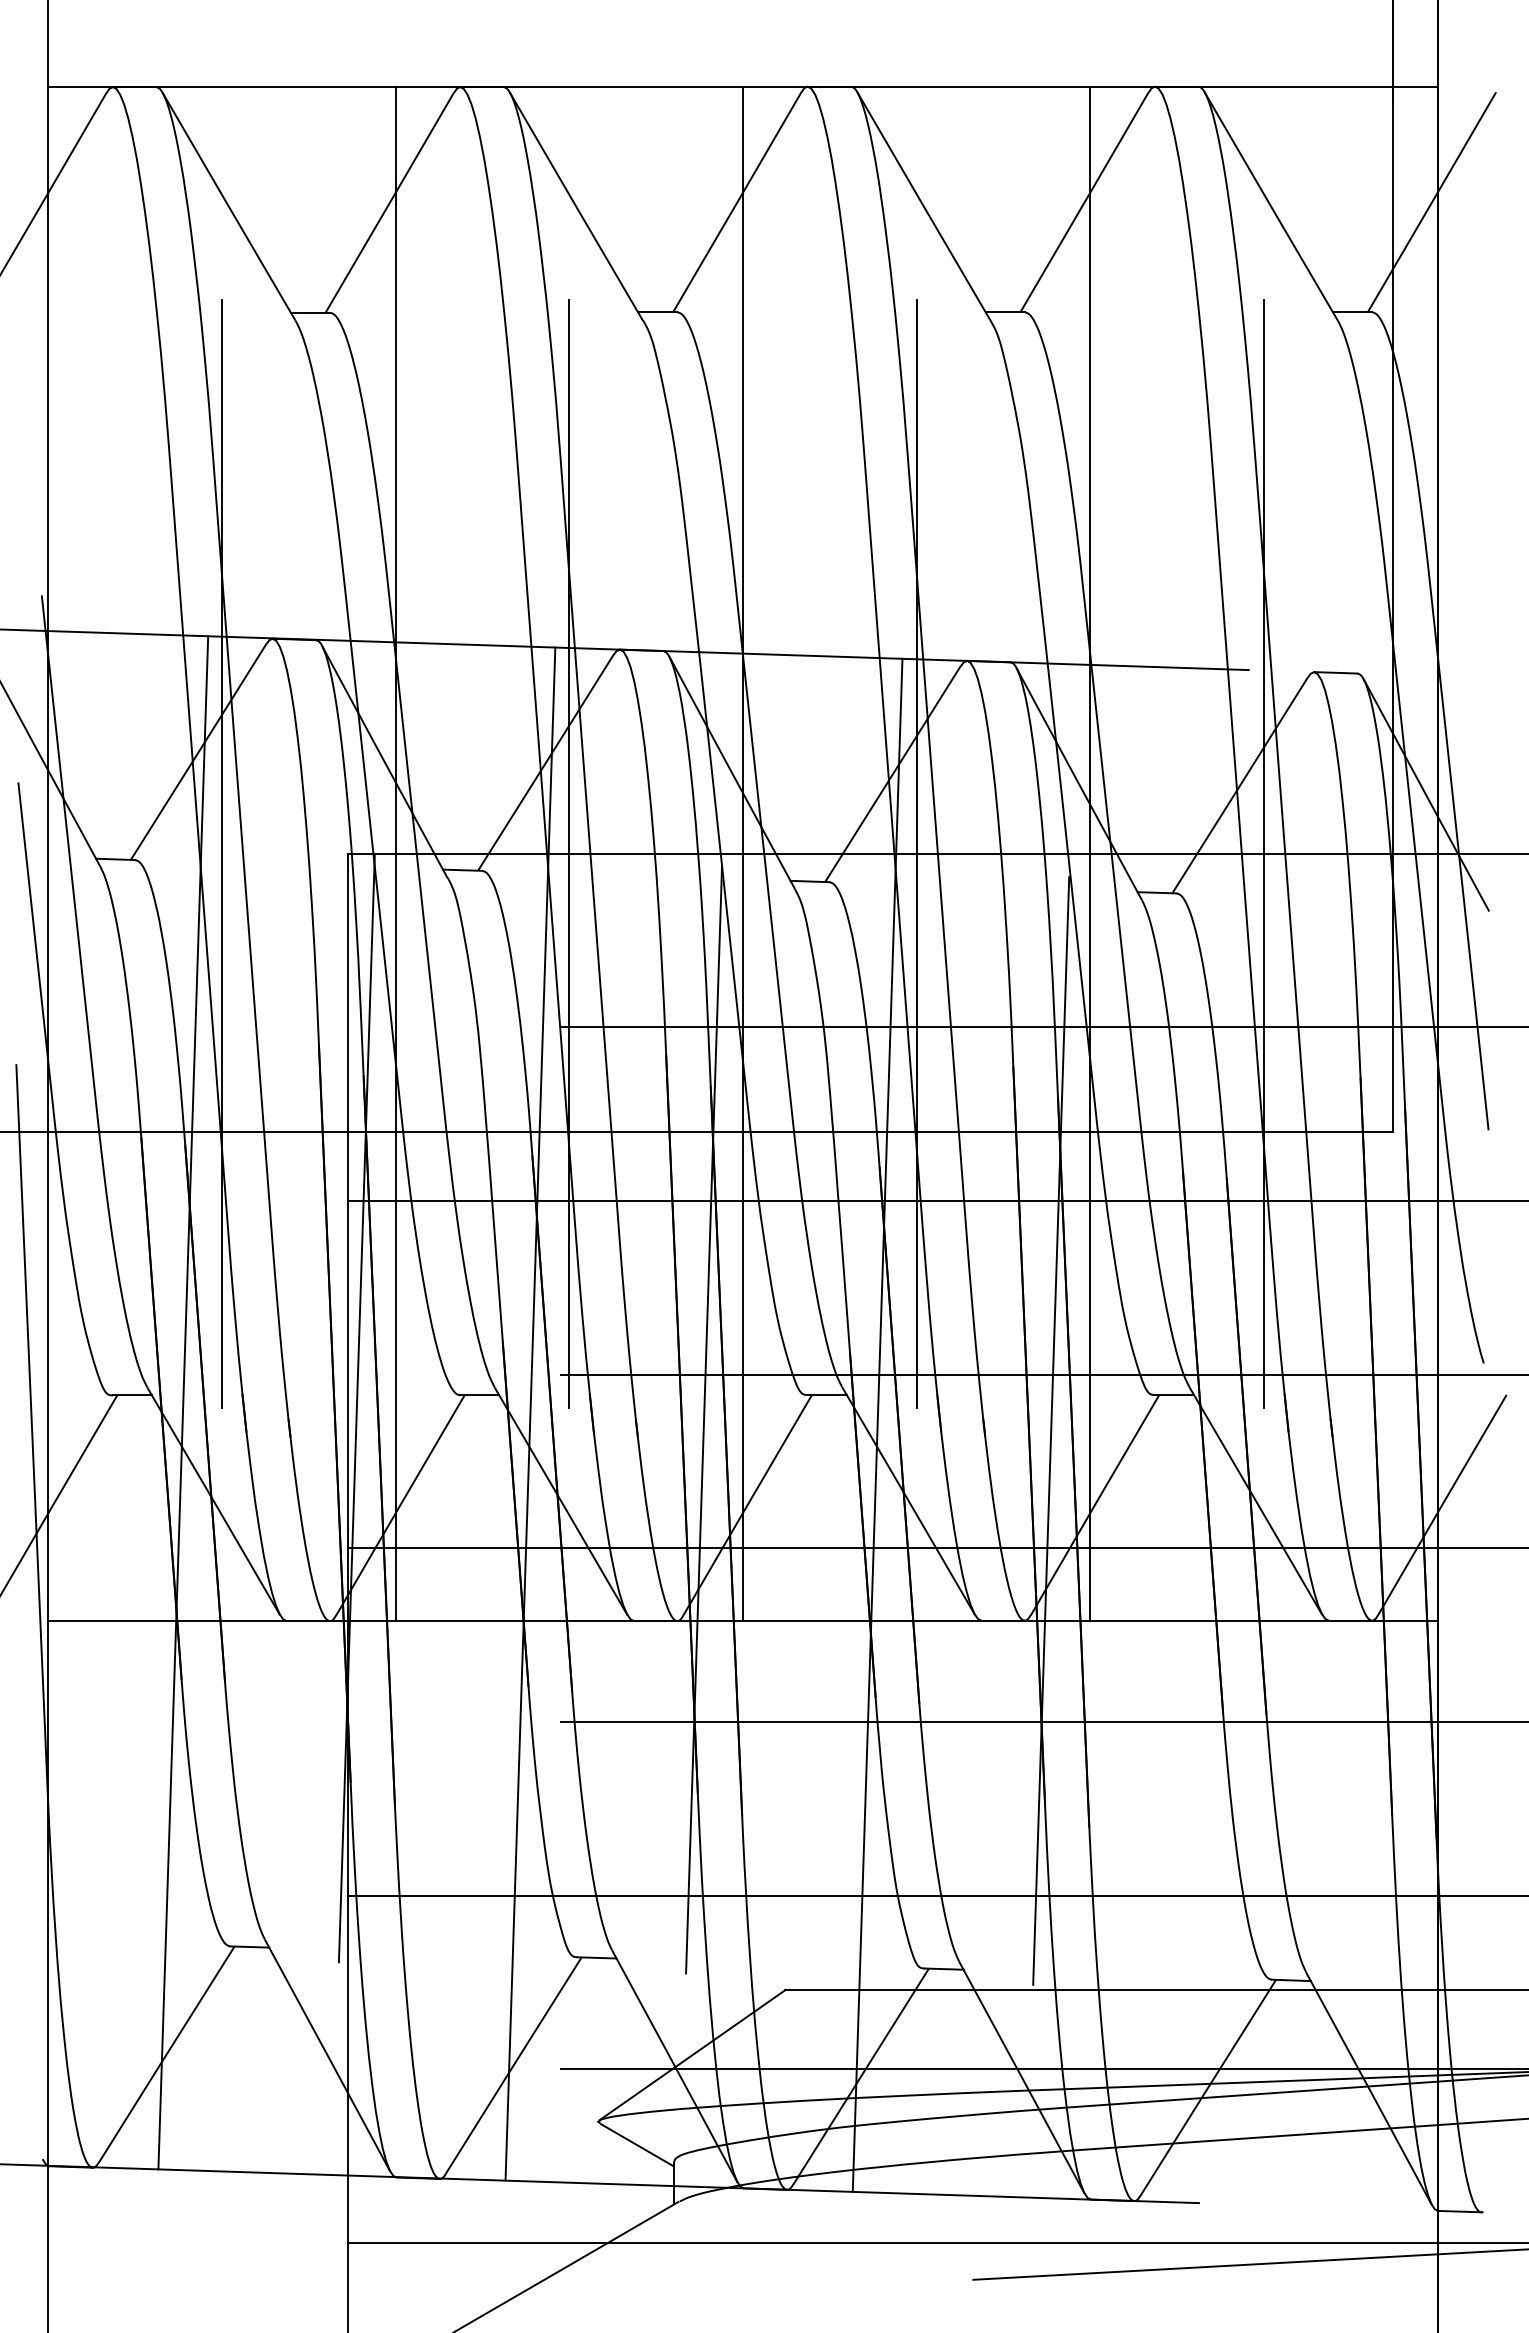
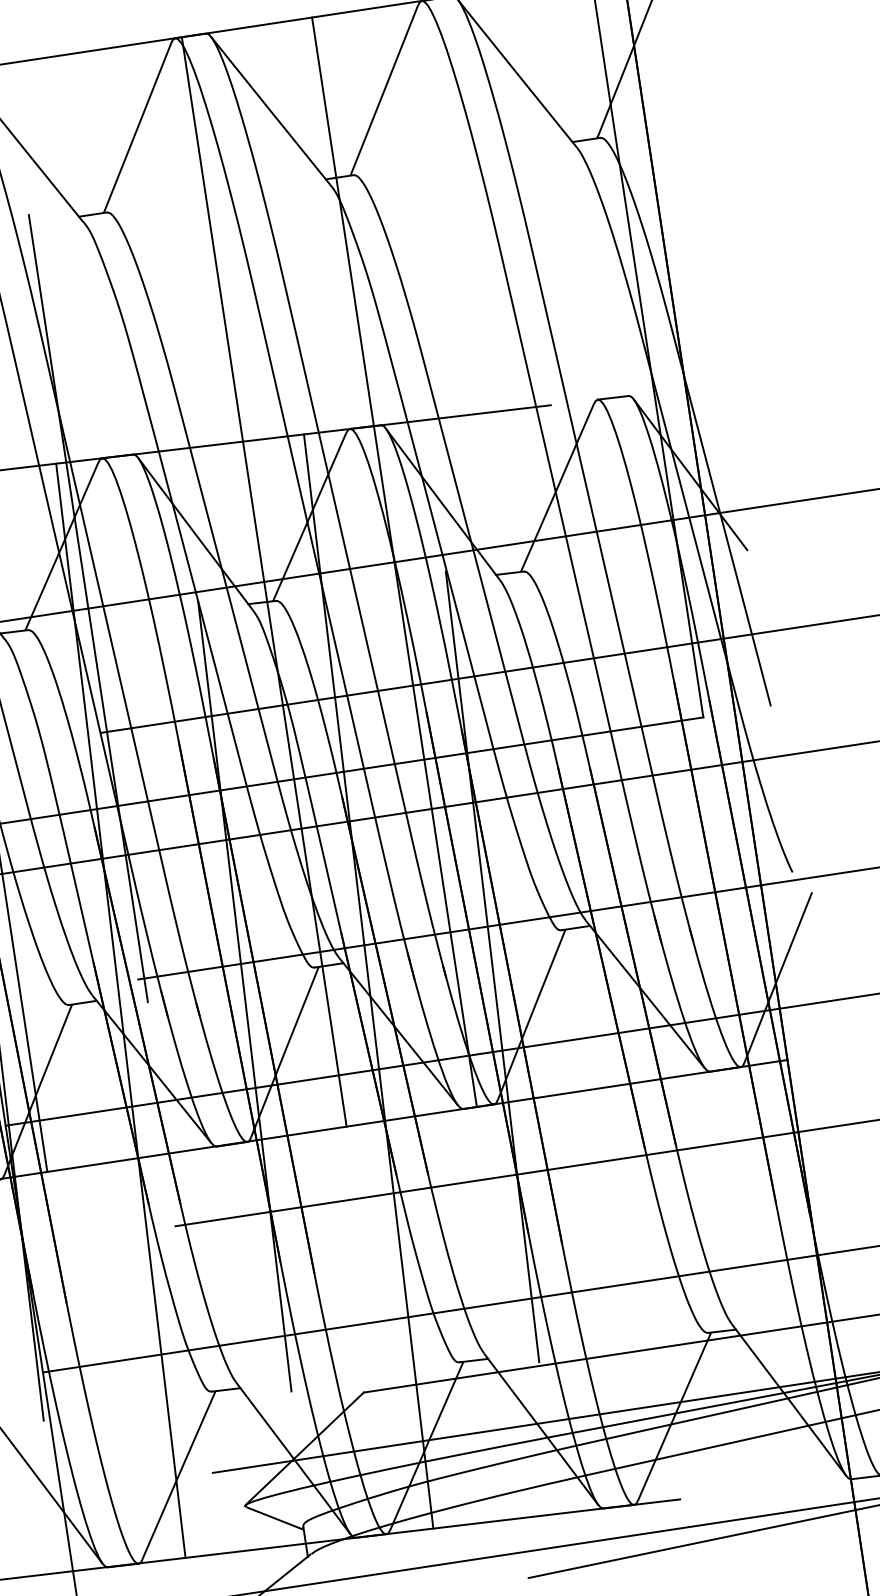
line: (743, 853) -> (264, 581), moved
line: (916, 853) -> (334, 571), removed
line: (1090, 853) -> (394, 562), moved
line: (1264, 853) -> (582, 533), removed

